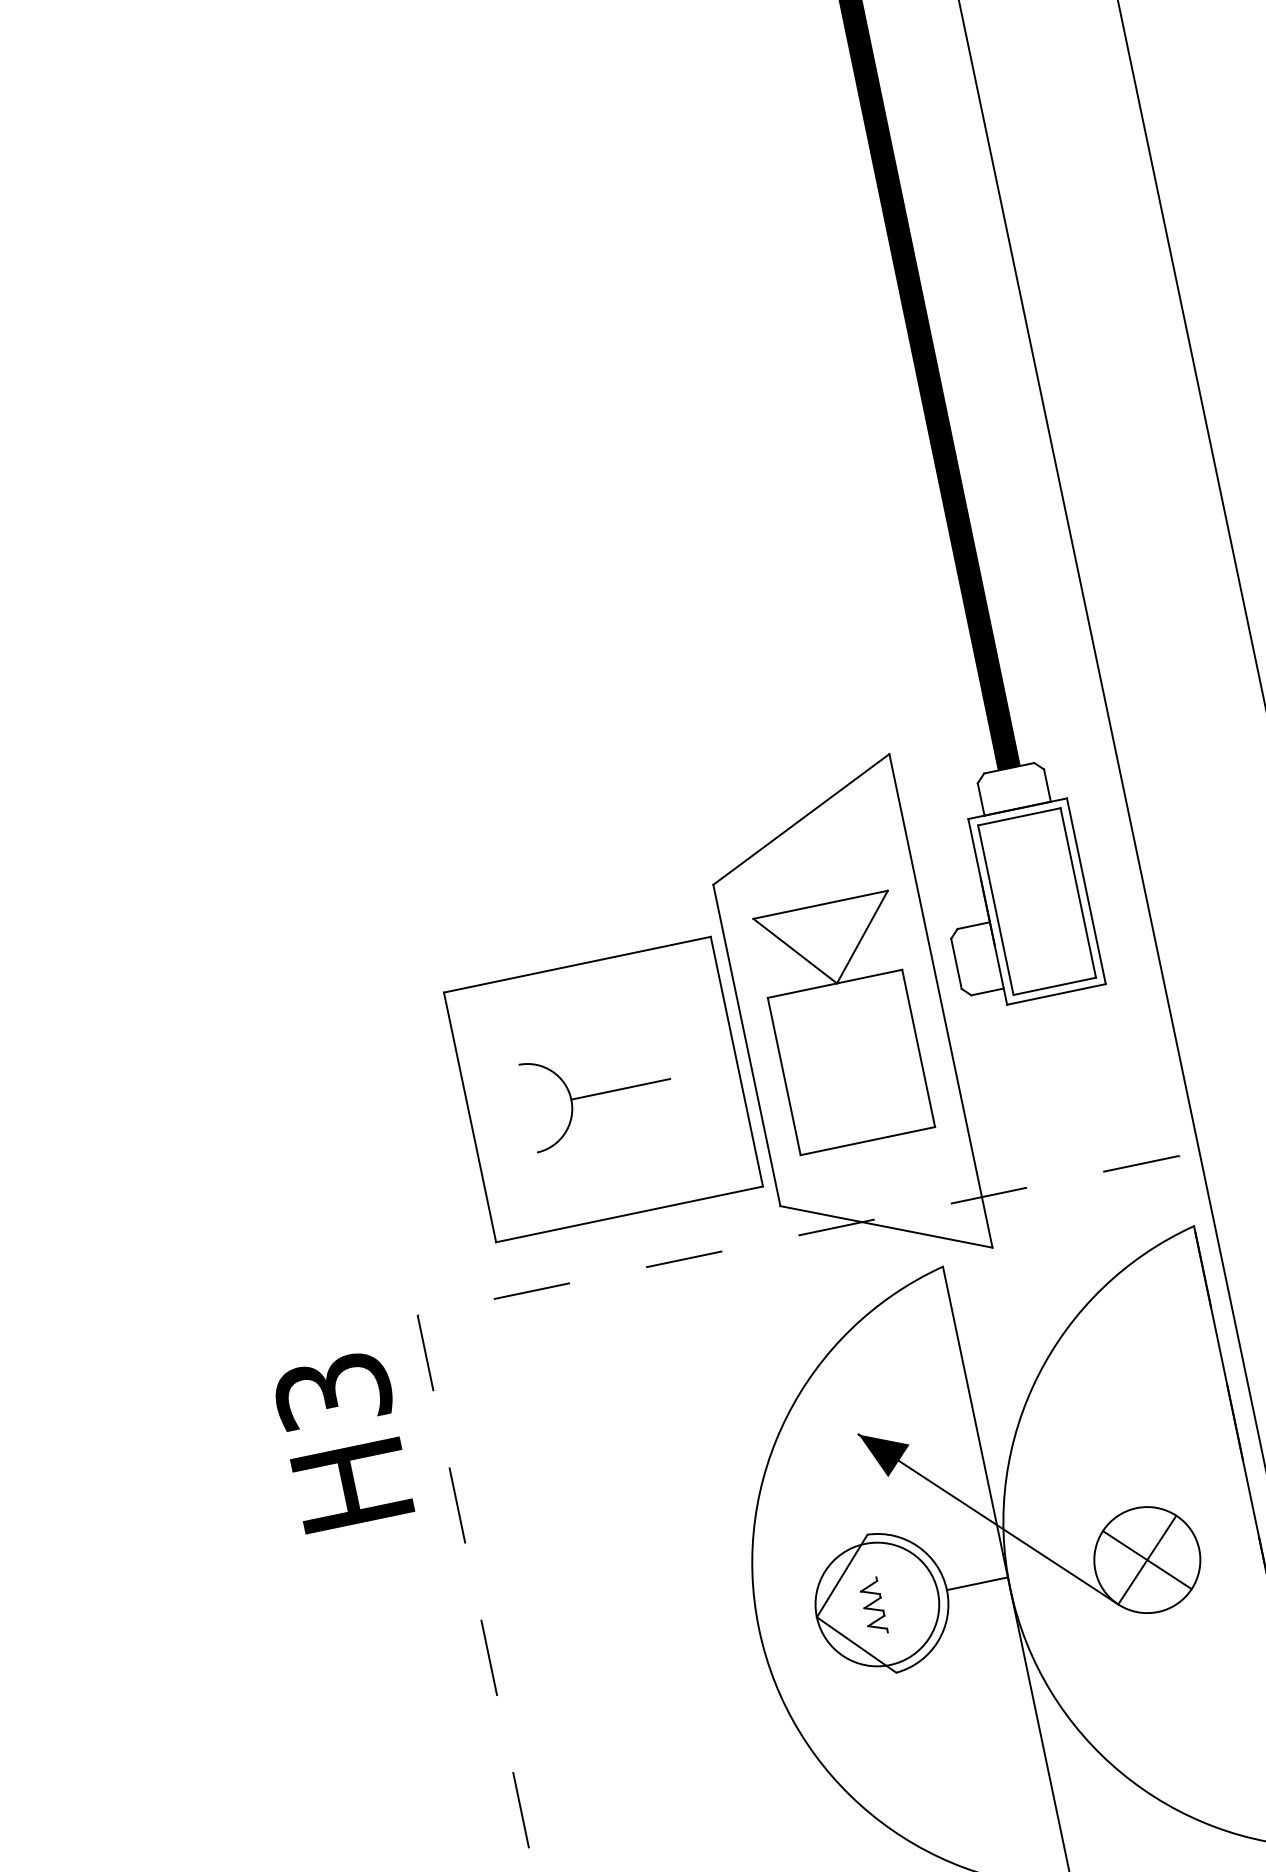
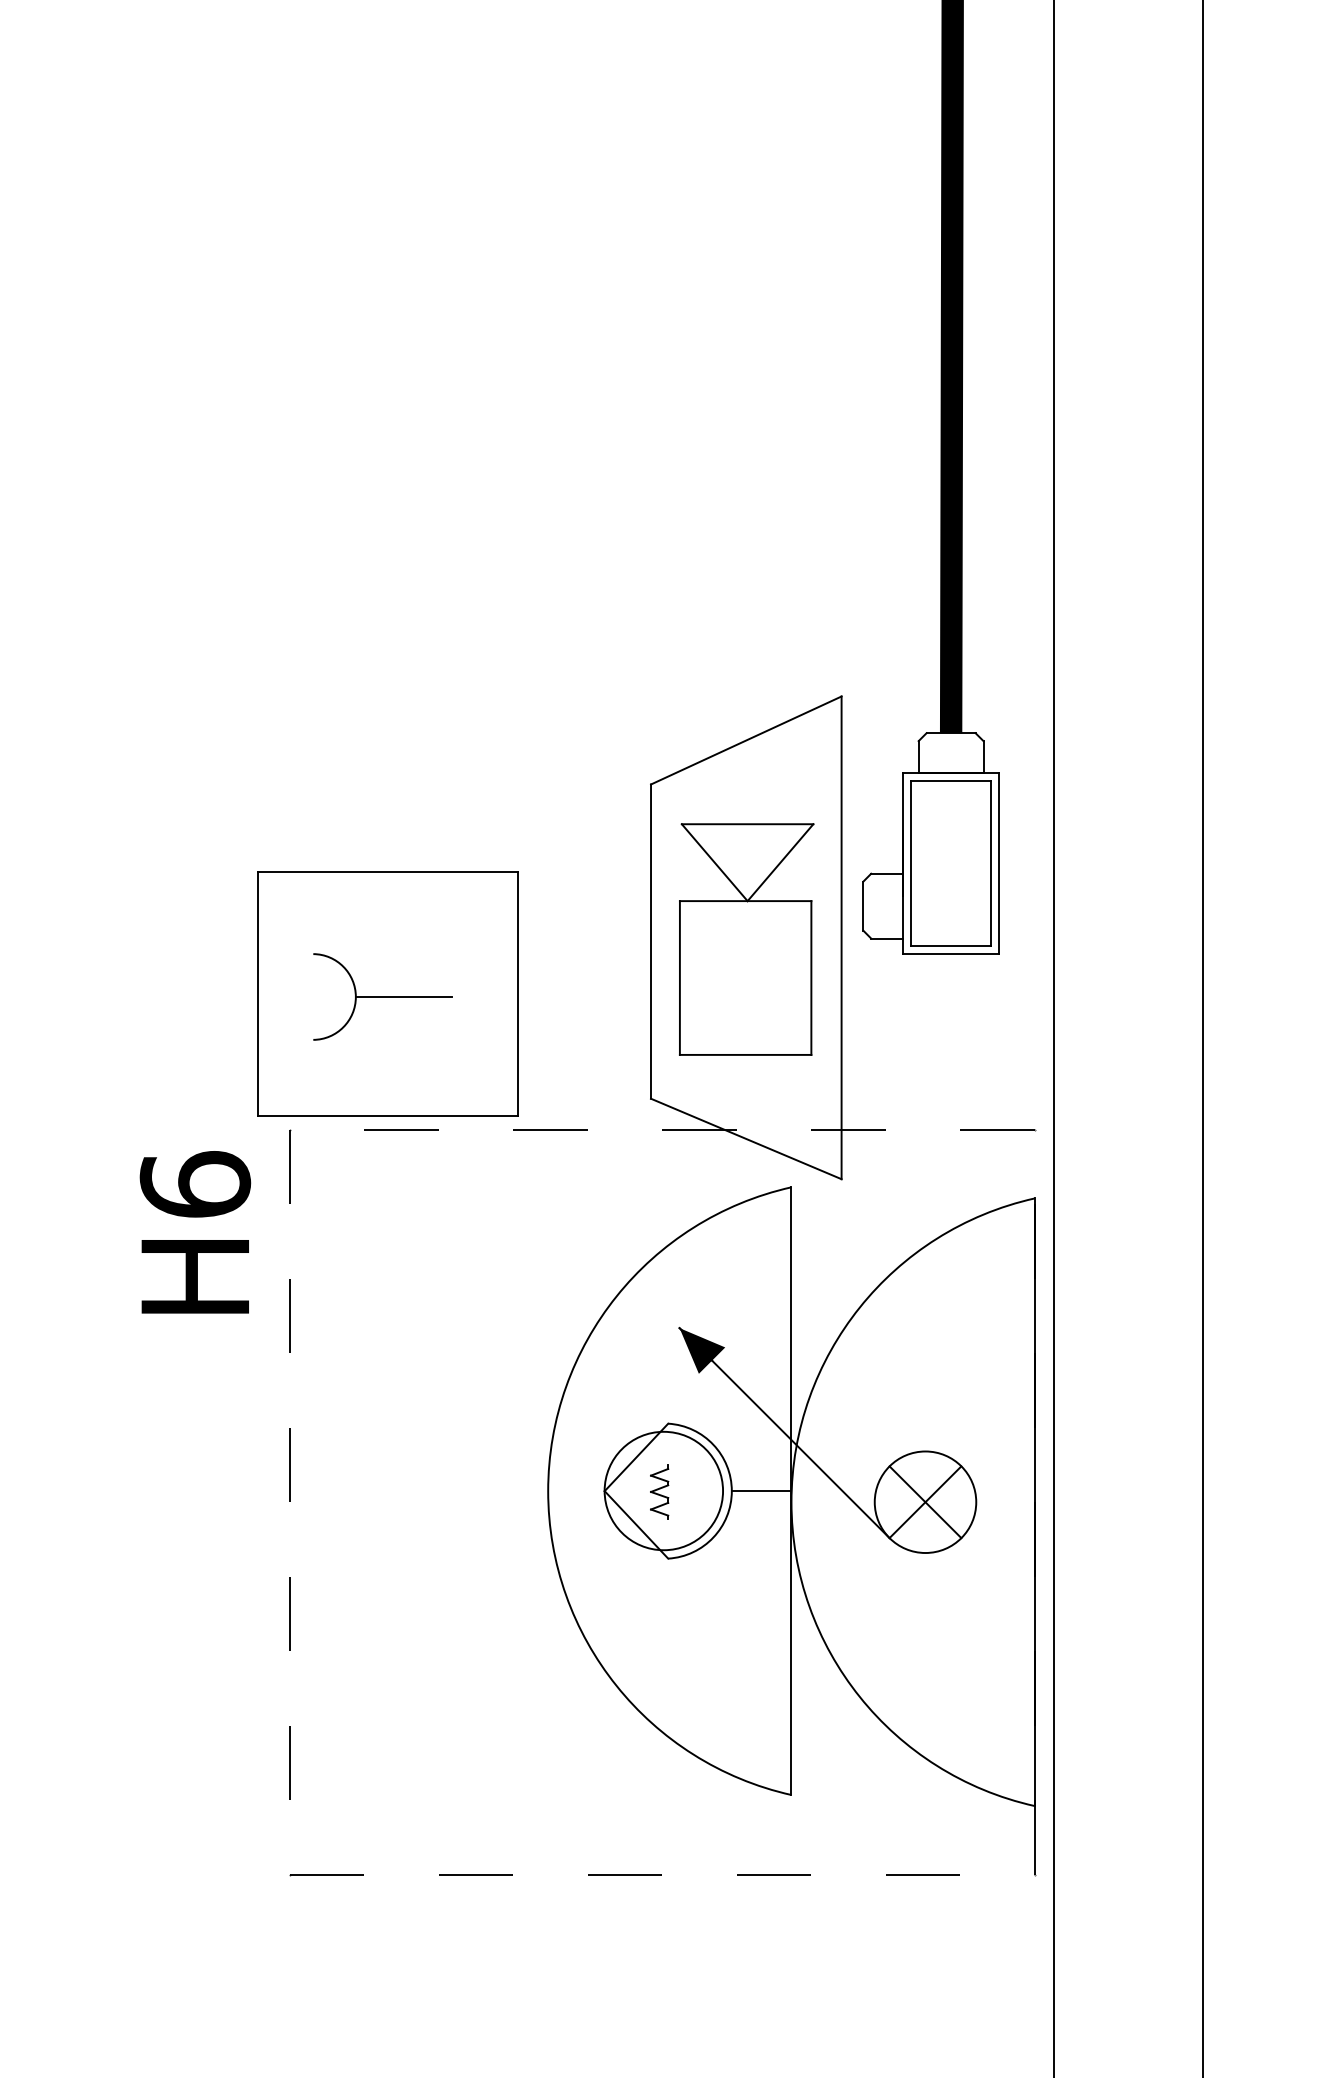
part: (602, 1089) -> (387, 993), moved
text: (333, 1391) -> (195, 1184), H3 -> H6

